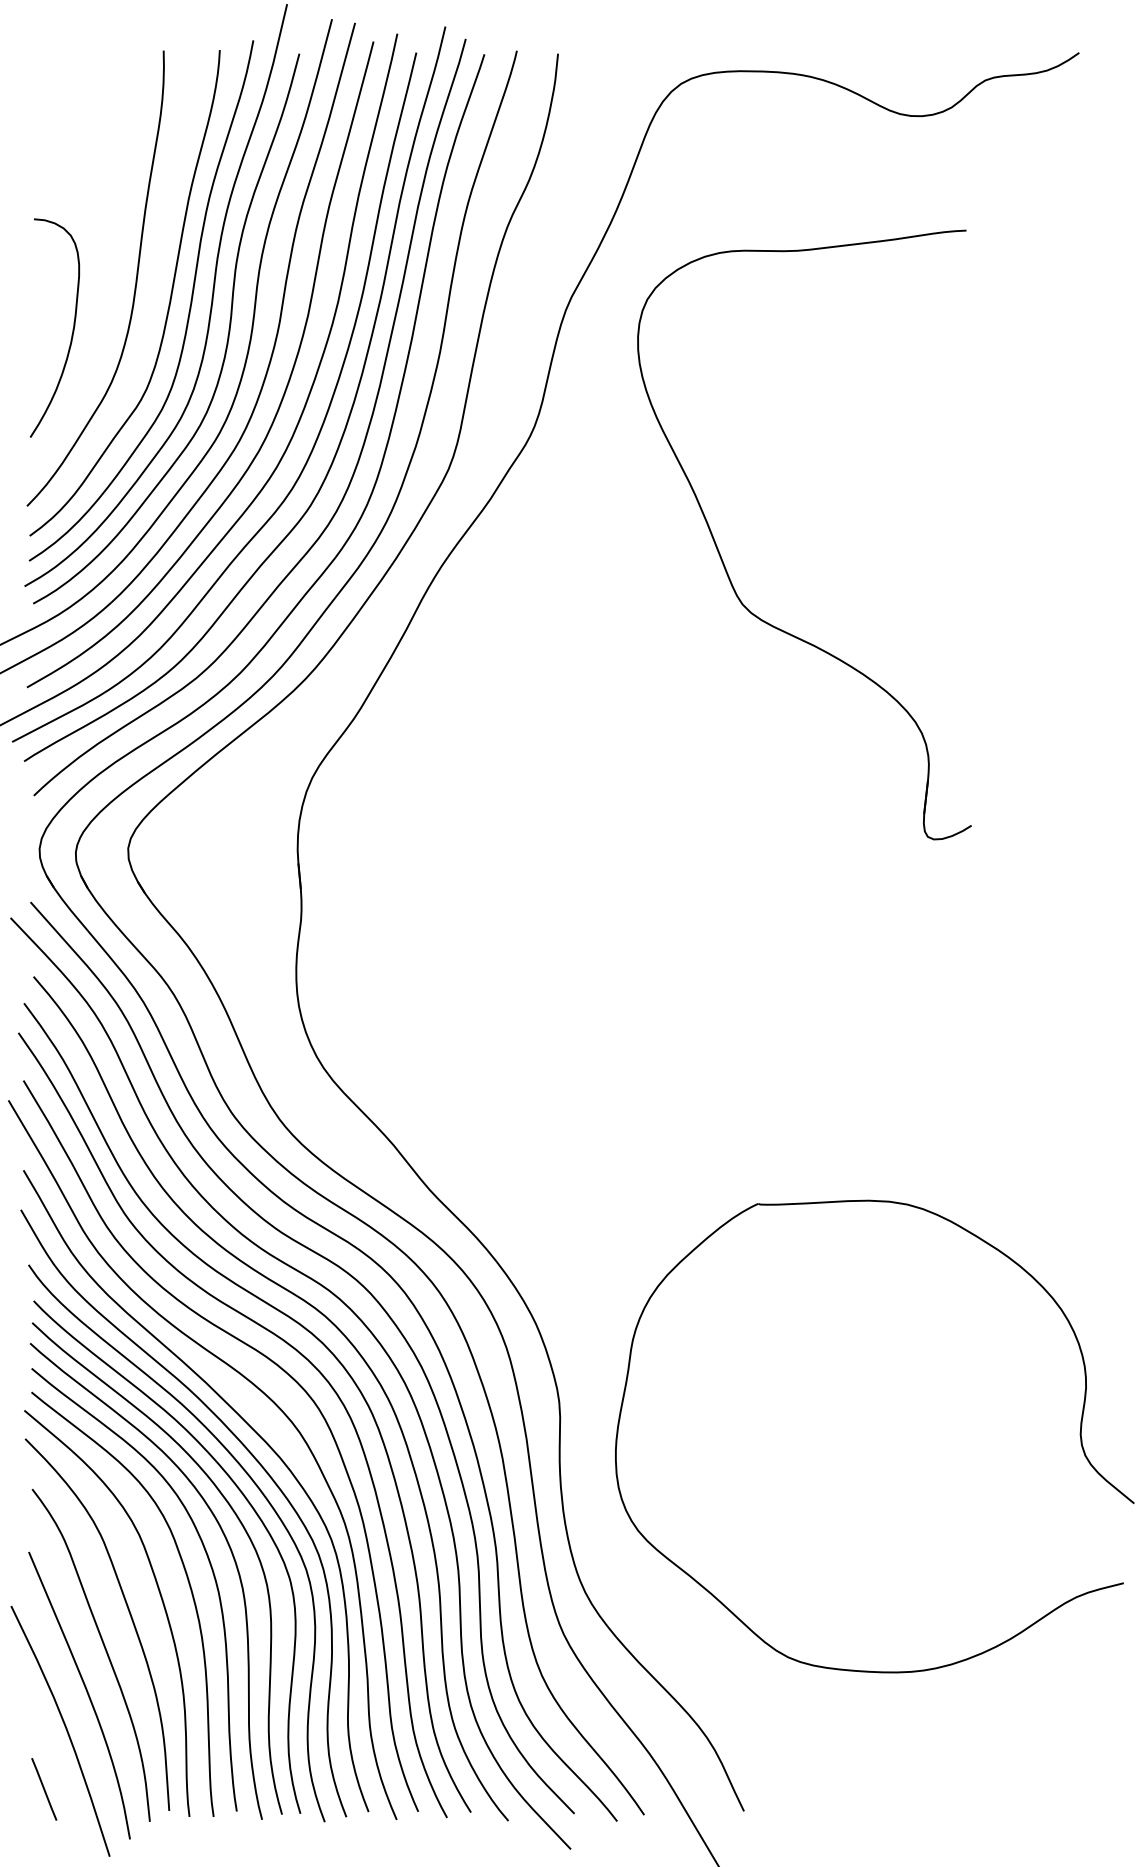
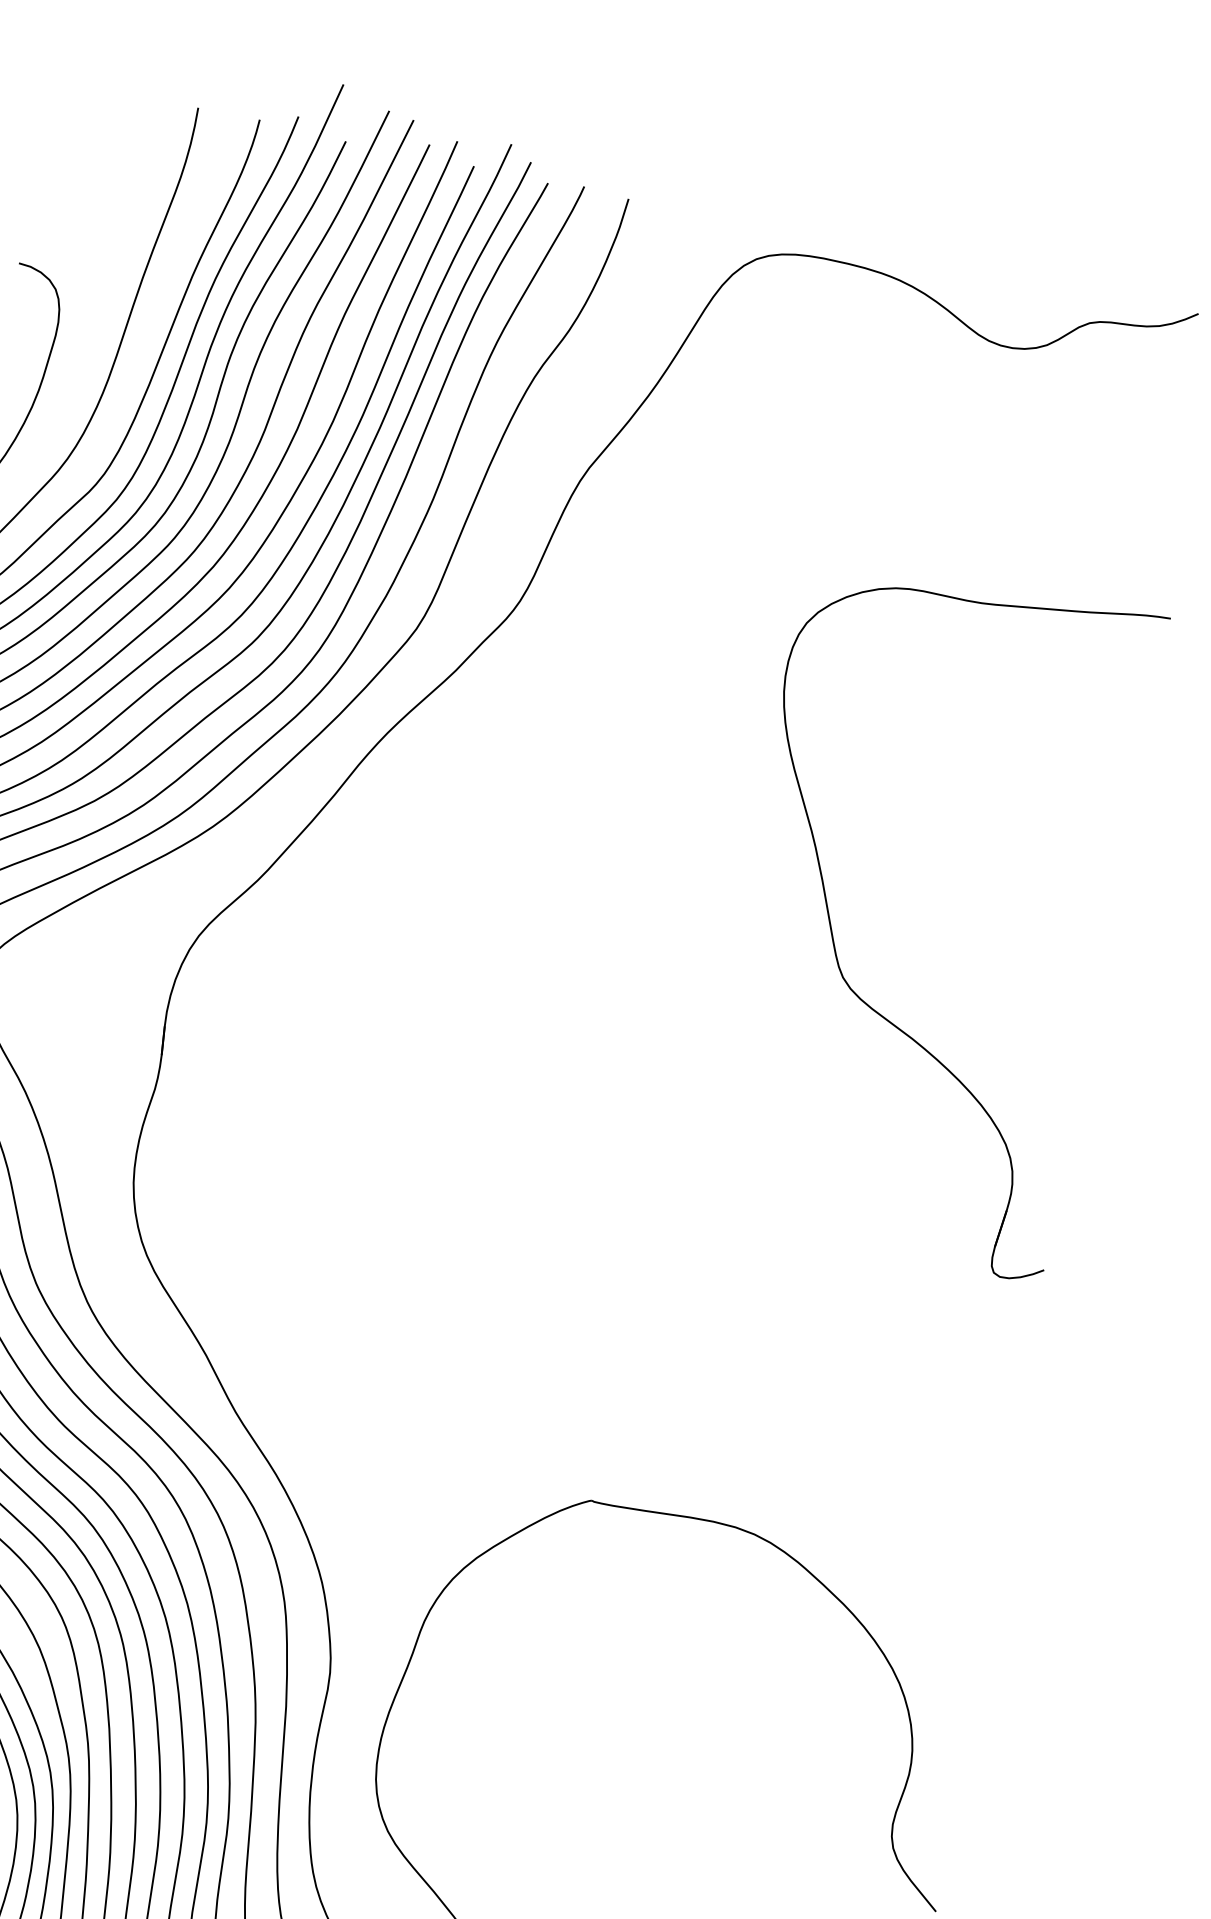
part: (726, 568) -> (833, 934), moved

